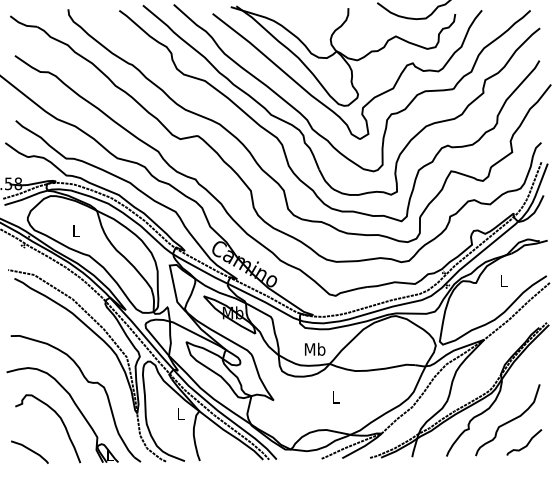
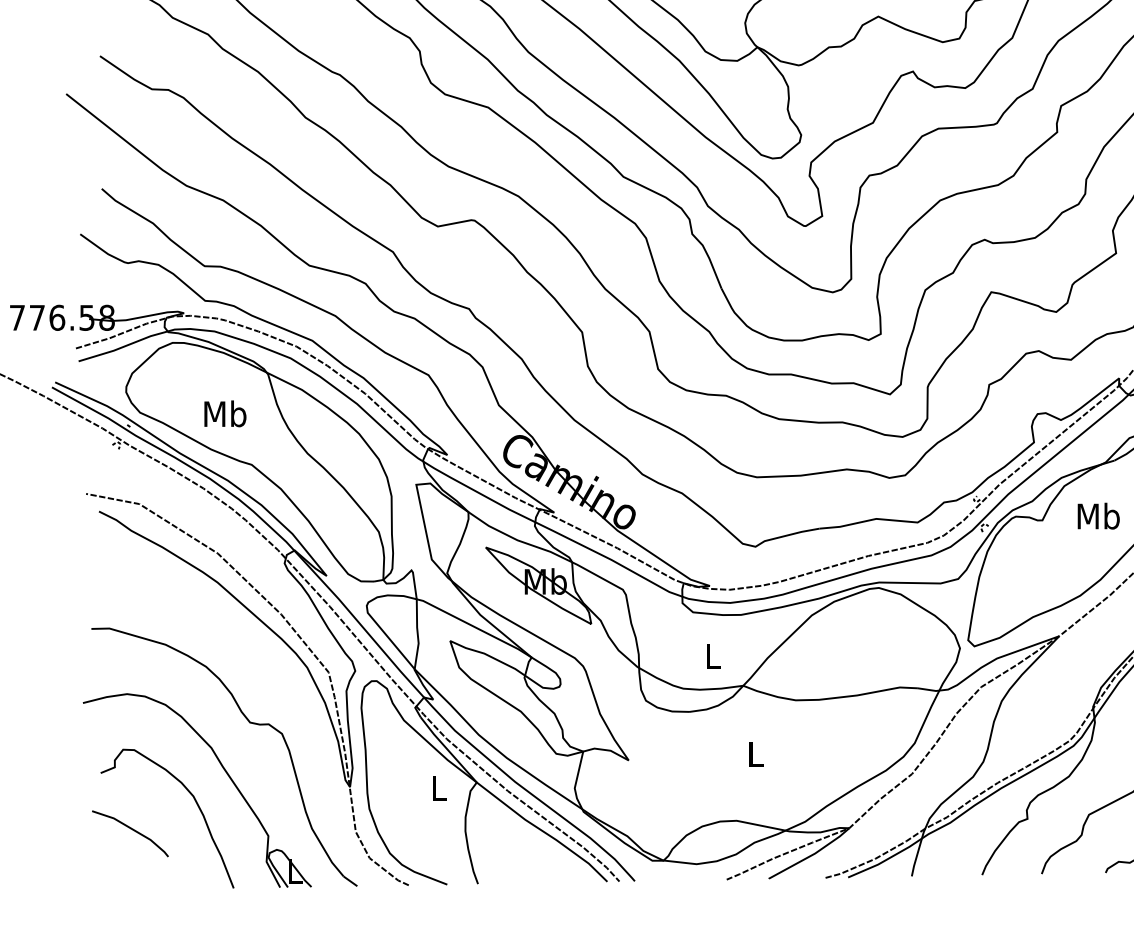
text: (76, 230) -> (225, 413), L -> Mb
text: (503, 280) -> (1098, 515), L -> Mb
text: (315, 348) -> (714, 654), Mb -> L
line: (29, 450) -> (129, 830), moved

